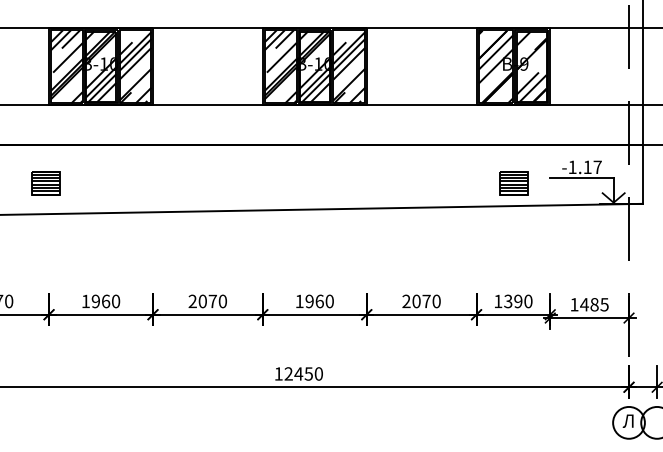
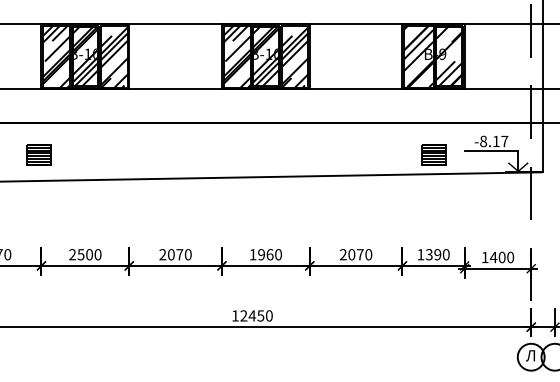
text: (572, 167) -> (483, 141), -1.17 -> -8.17
text: (96, 301) -> (81, 254), 1960 -> 2500
text: (599, 304) -> (506, 257), 1485 -> 1400

